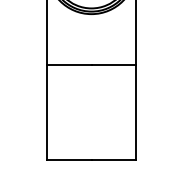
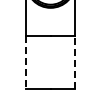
line: (136, 110) -> (75, 61), solid -> dashed
line: (47, 112) -> (26, 62), solid -> dashed

